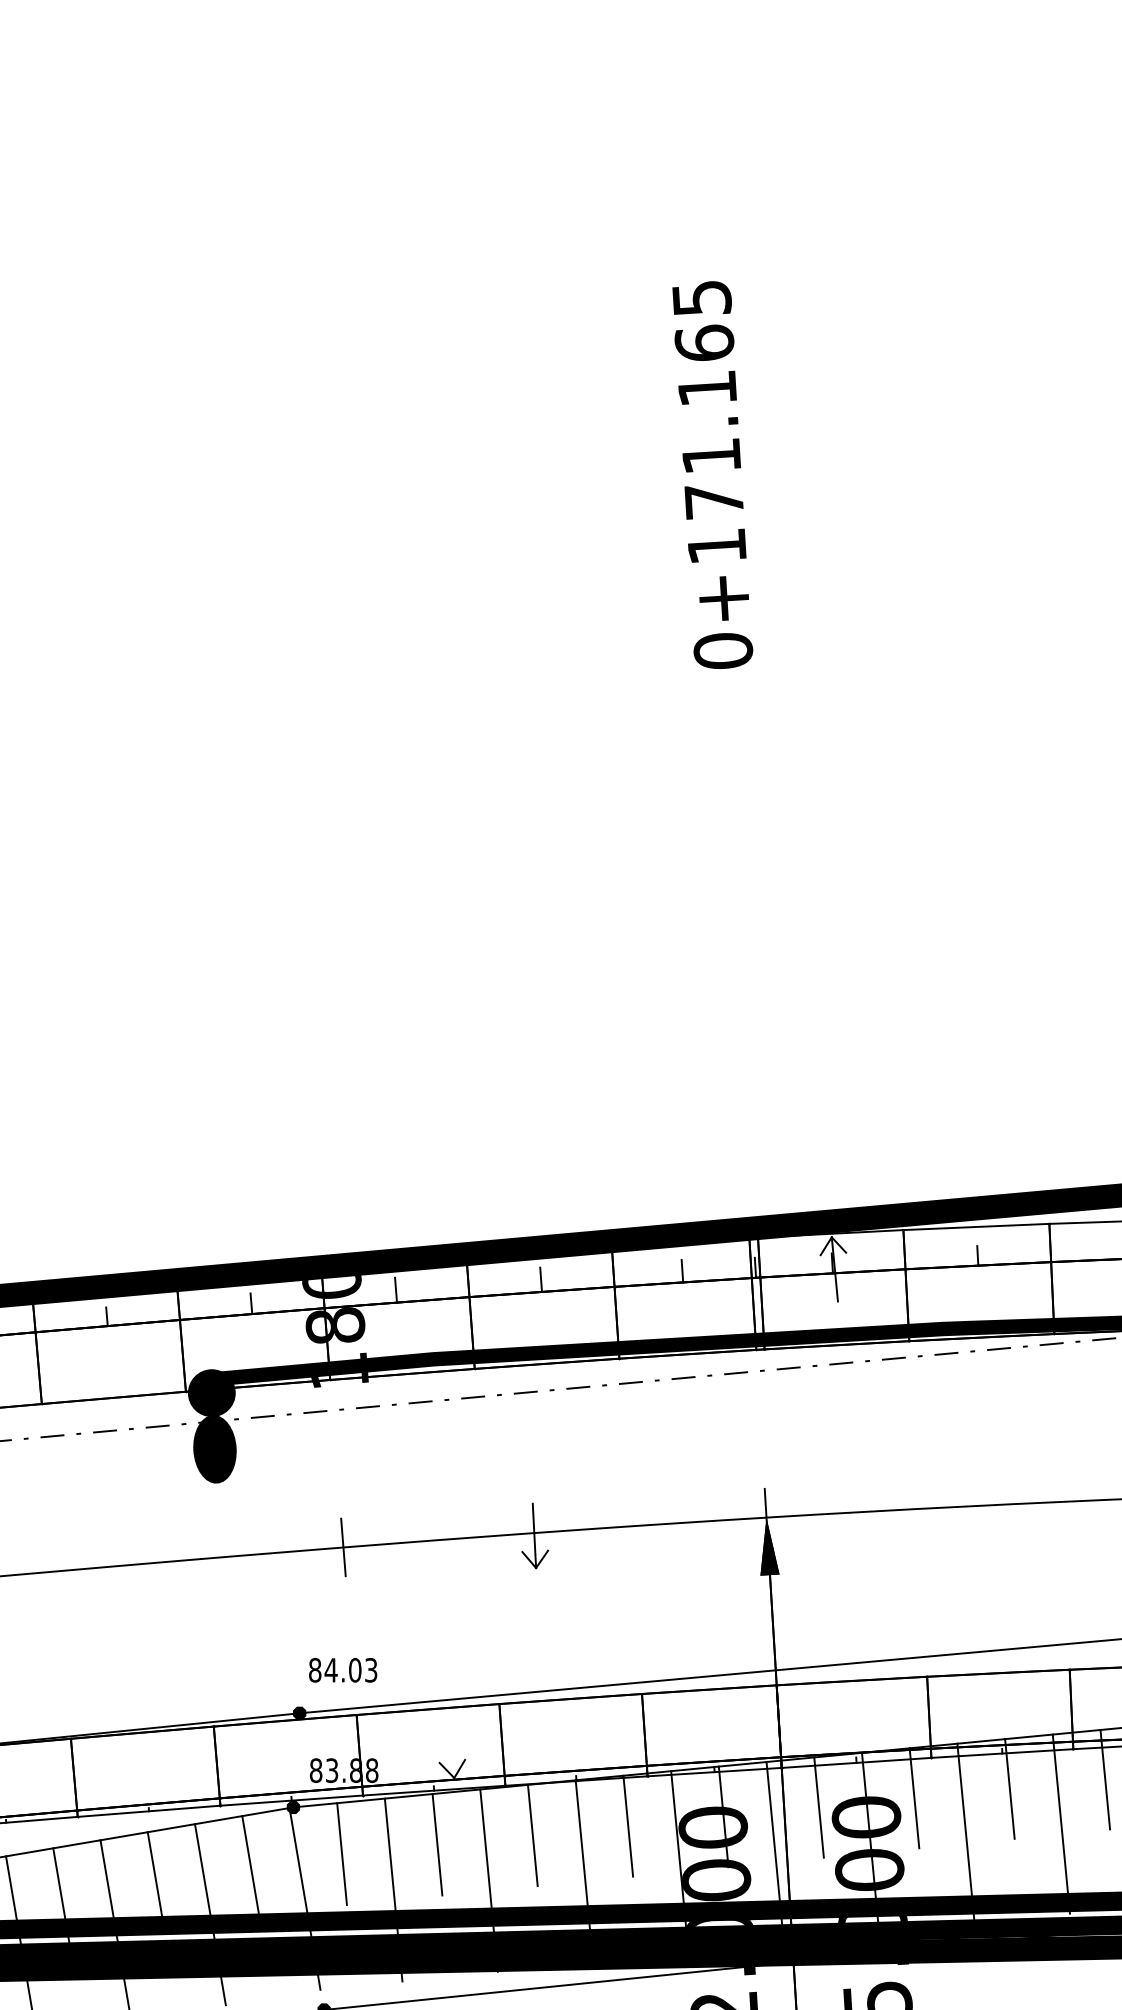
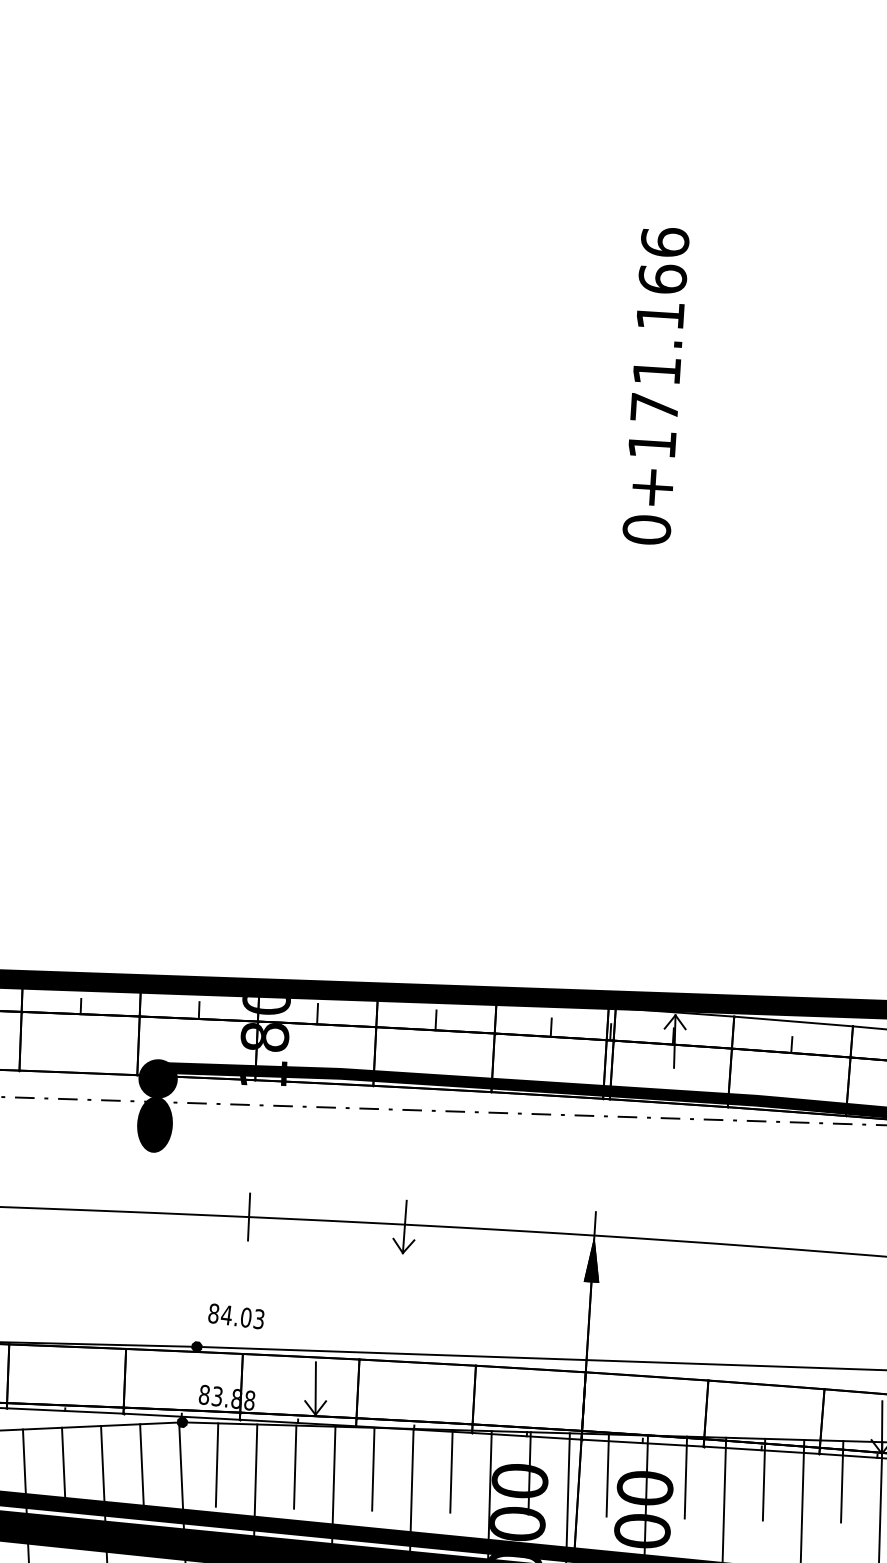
text: (701, 297) -> (664, 241), 0+171.165 -> 0+171.166
line: (450, 1746) -> (315, 1388), added

